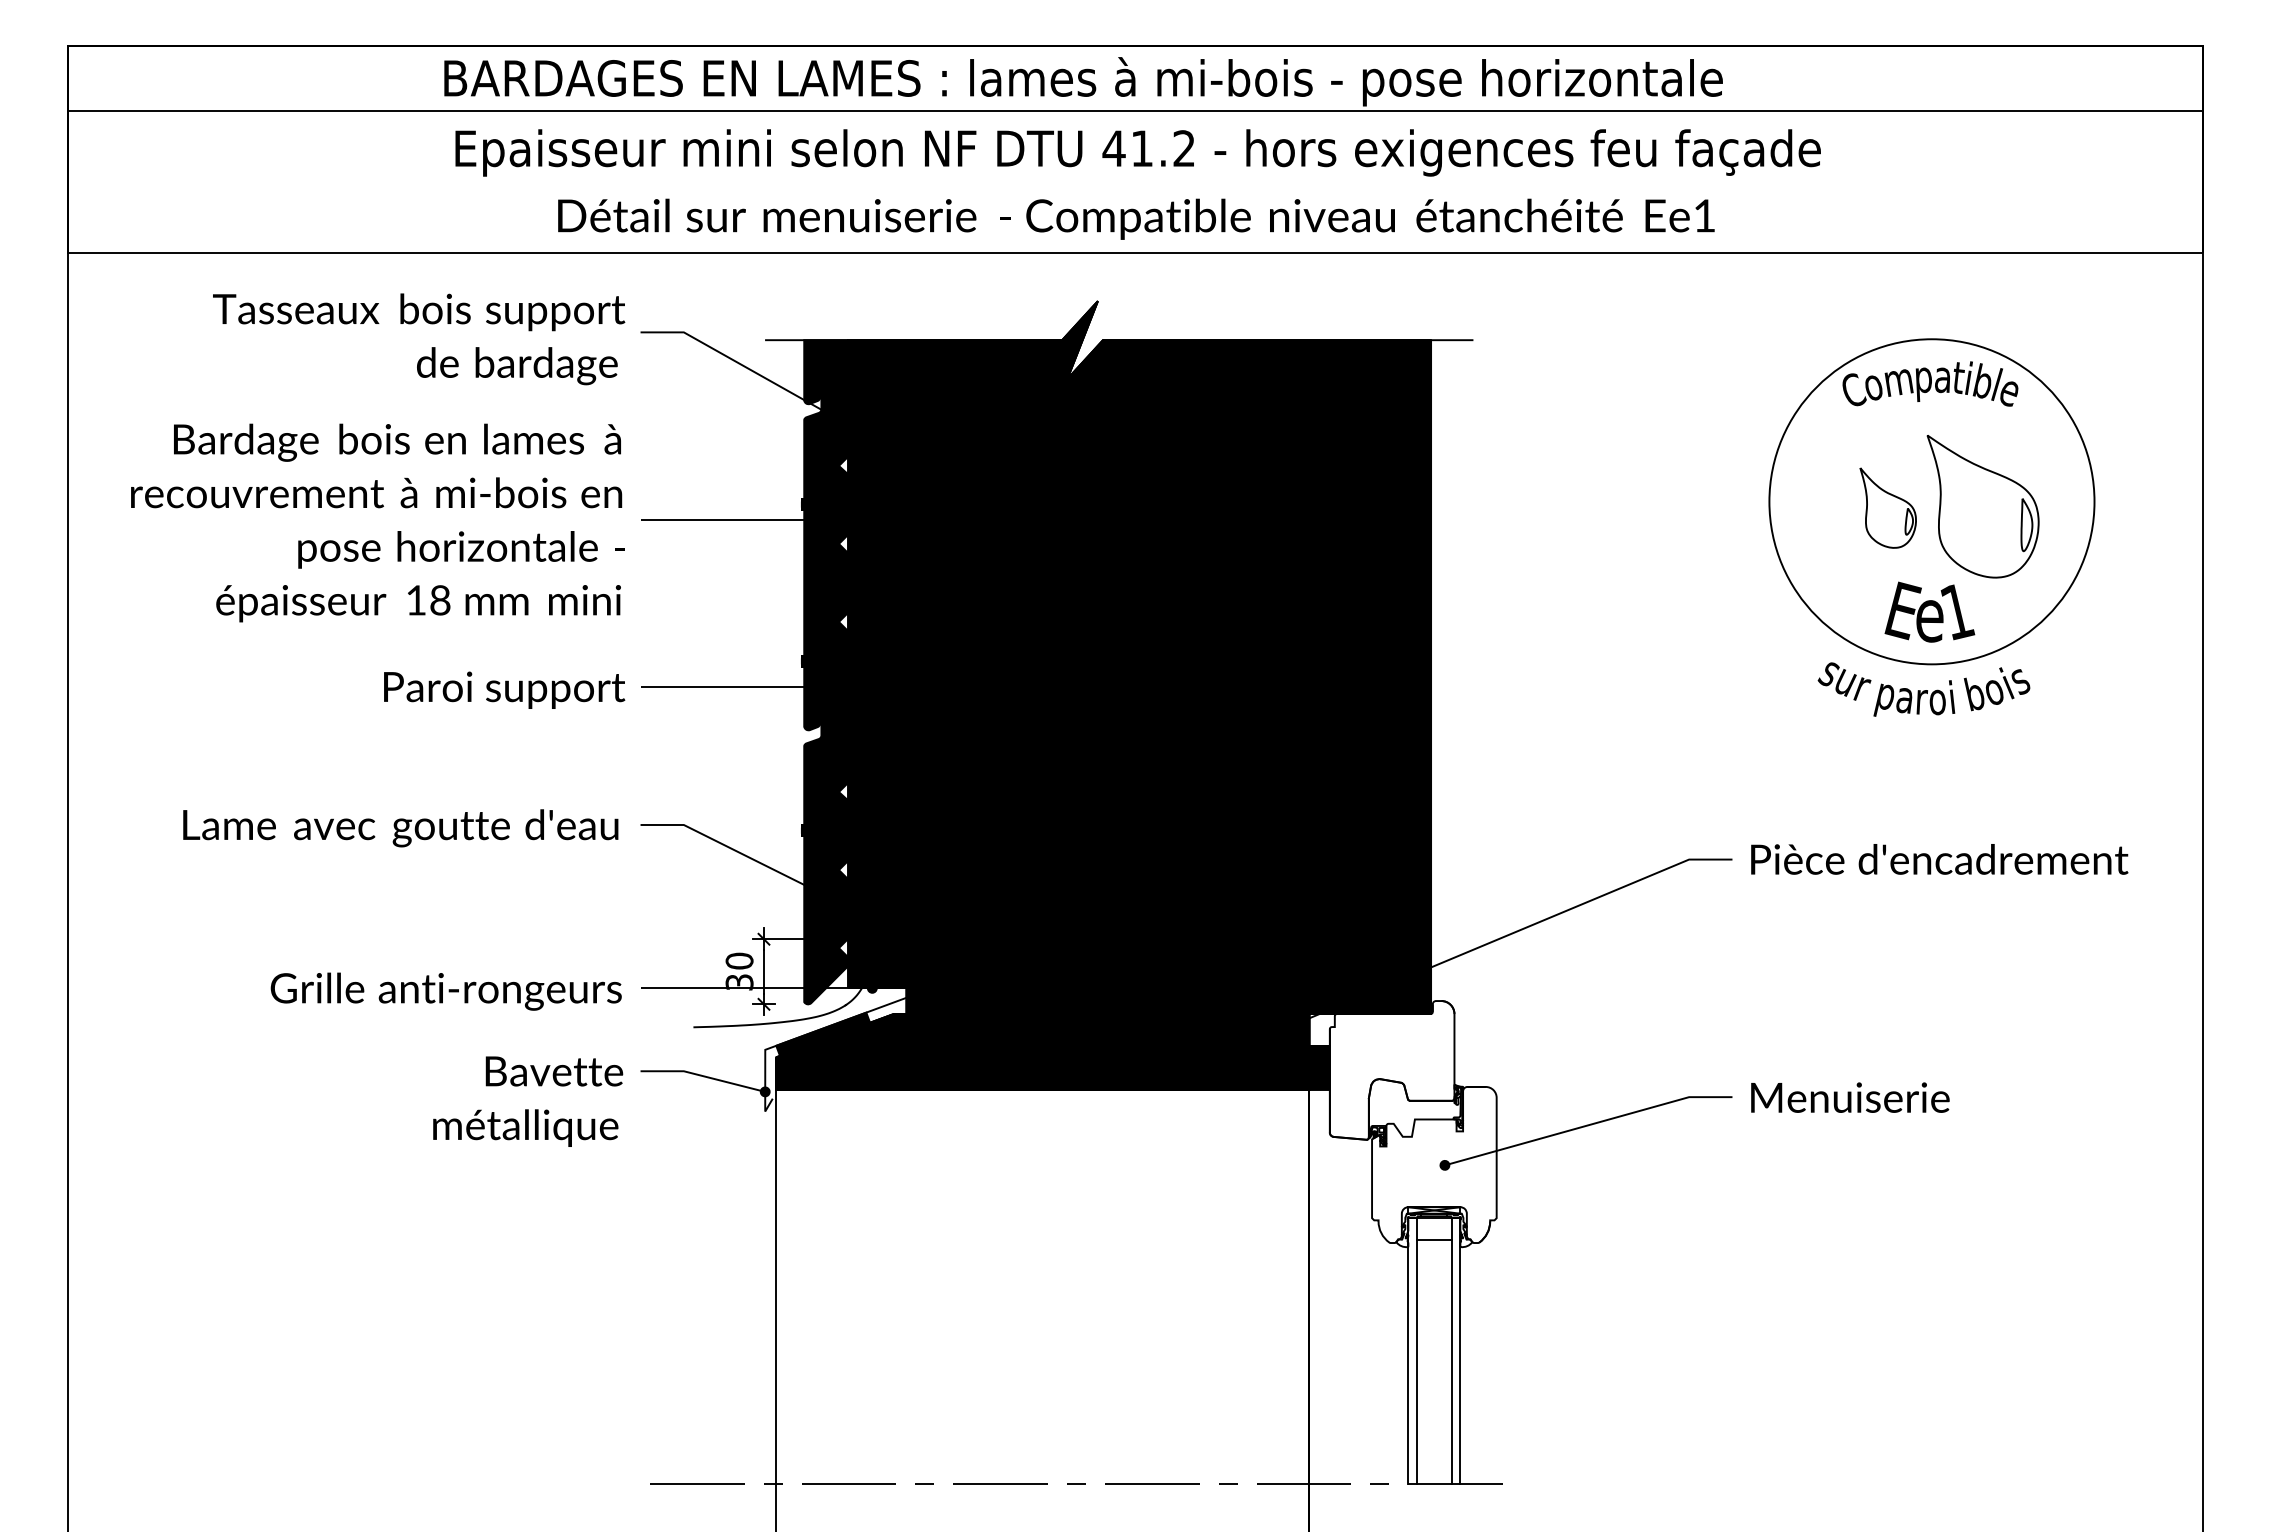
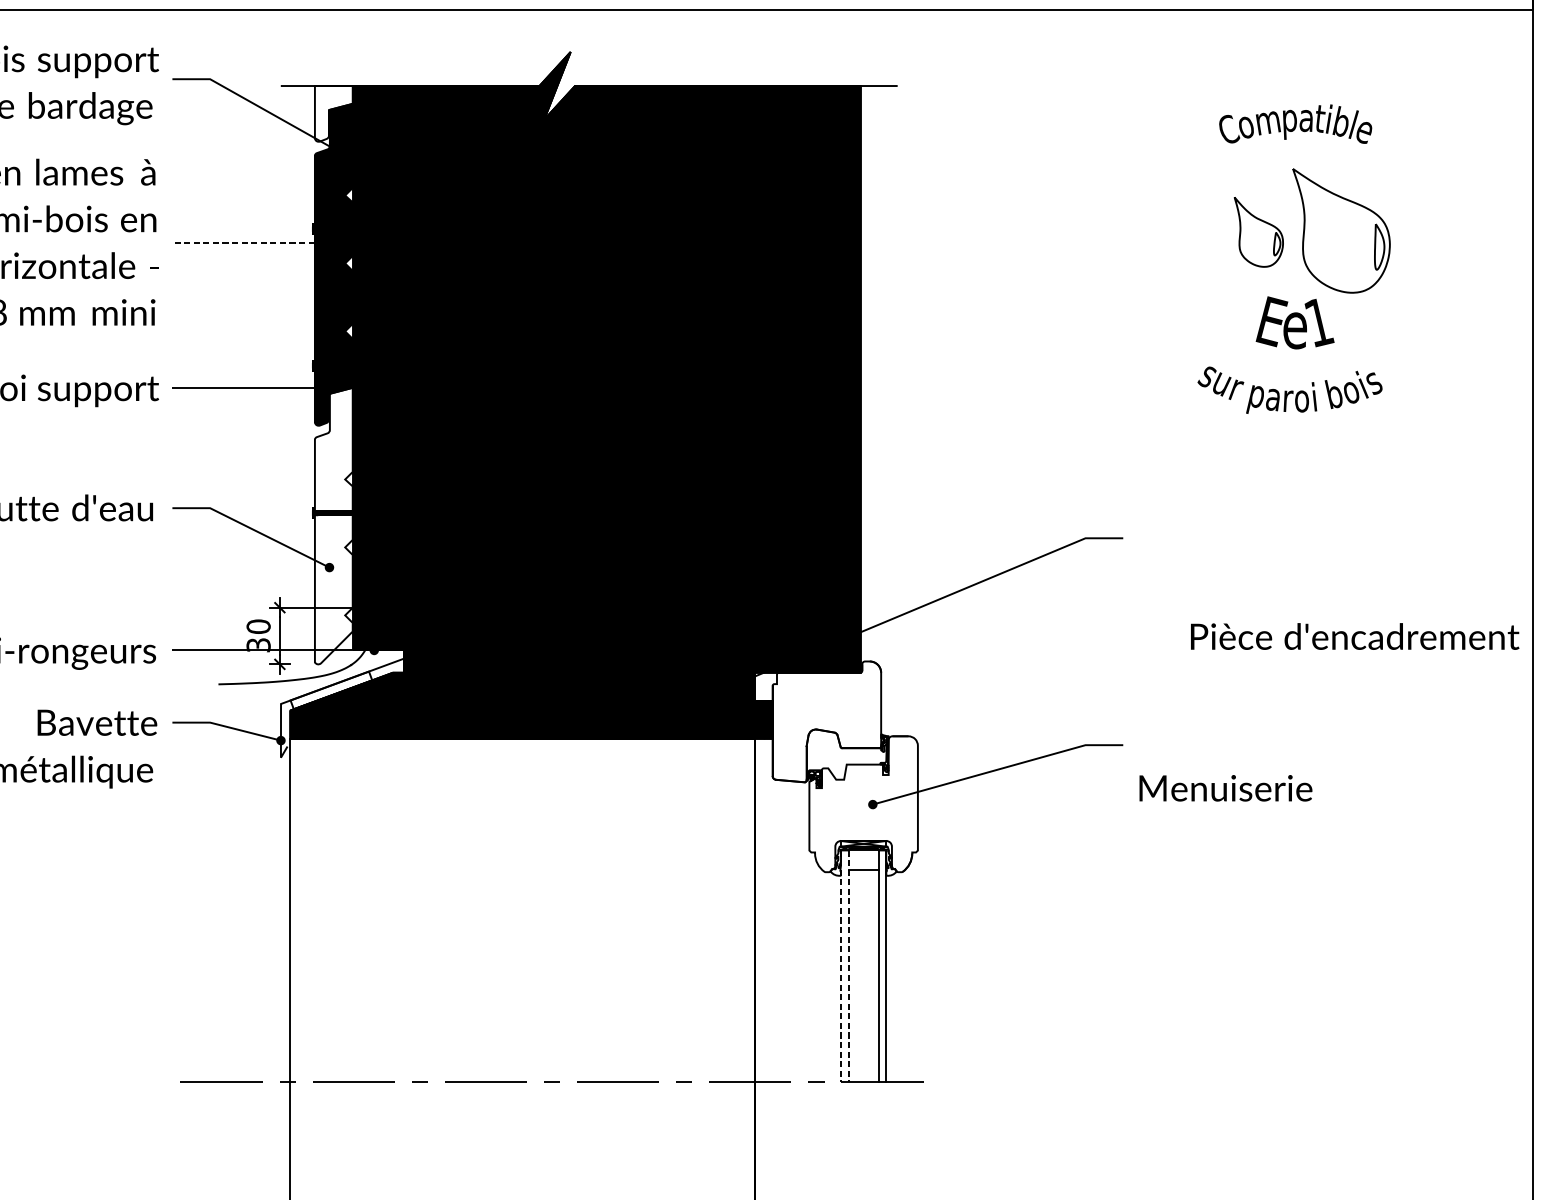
fill: (825, 372) -> (333, 114), removed
circle: (1931, 501) -> (1296, 226), removed
line: (732, 519) -> (252, 242), solid -> dashed
fill: (825, 845) -> (333, 526), removed
text: (1939, 859) -> (1354, 636), moved
fill: (823, 1033) -> (331, 689), removed
text: (1850, 1097) -> (1226, 788), moved
line: (1408, 1350) -> (841, 965), solid -> dashed
line: (1417, 1350) -> (848, 965), solid -> dashed

